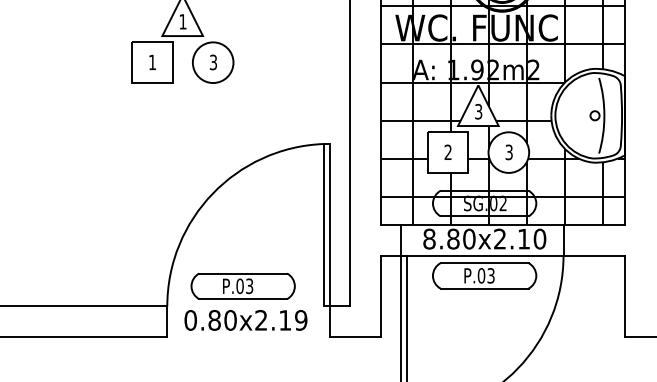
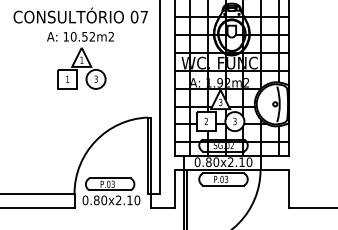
text: (429, 237) -> (197, 161), 8.80x2.10 -> 0.80x2.10
text: (301, 320) -> (137, 200), 0.80x2.19 -> 0.80x2.10

